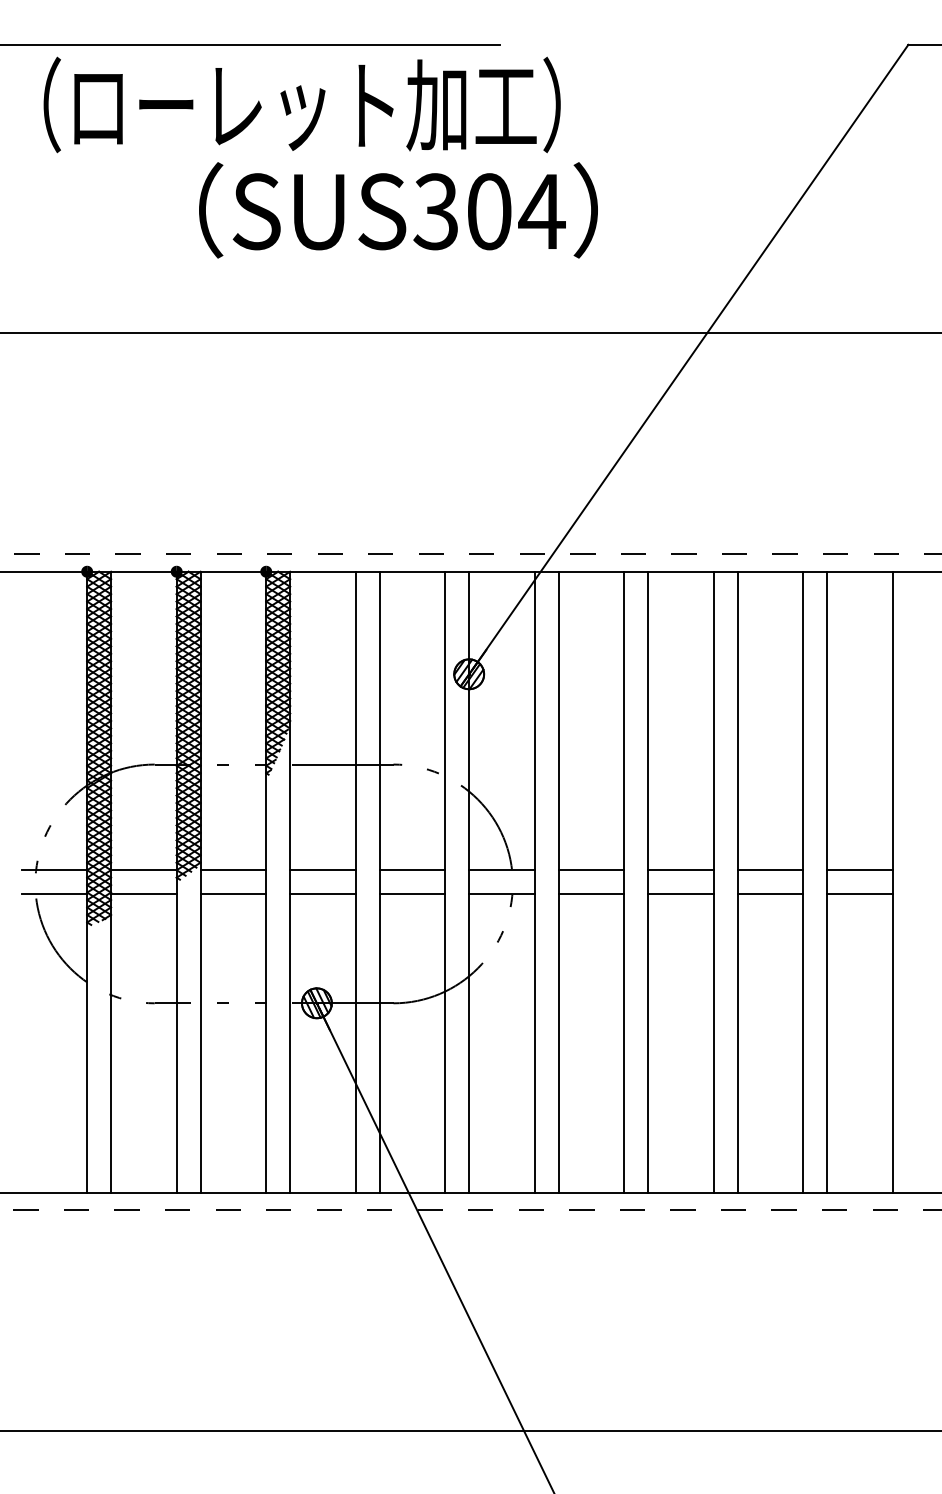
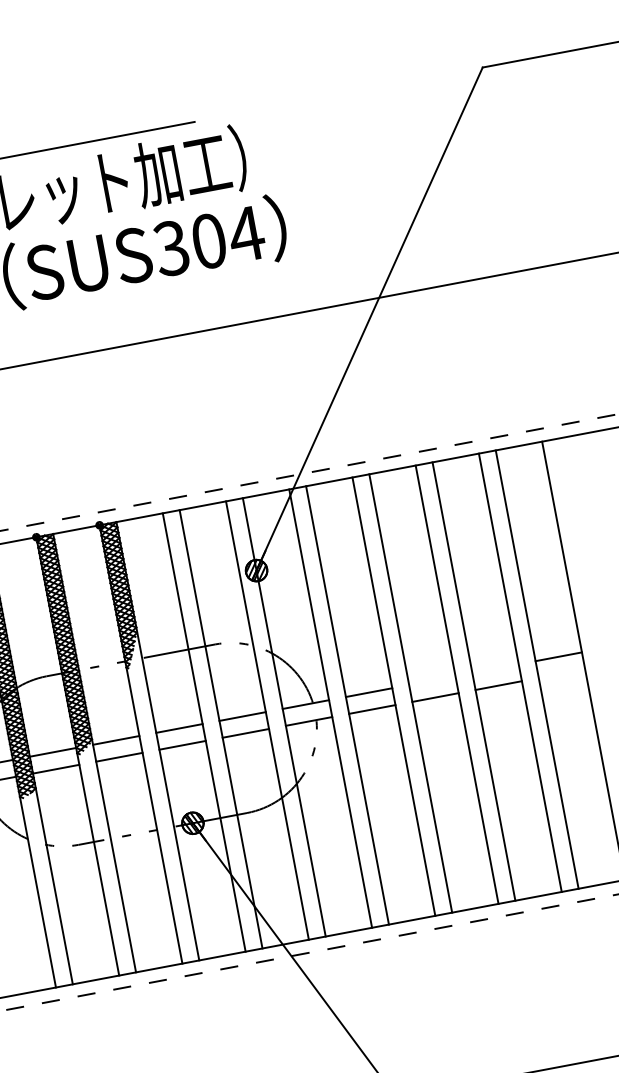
line: (680, 870) -> (431, 680), removed
line: (770, 870) -> (495, 668), removed
line: (859, 894) -> (561, 674), removed

